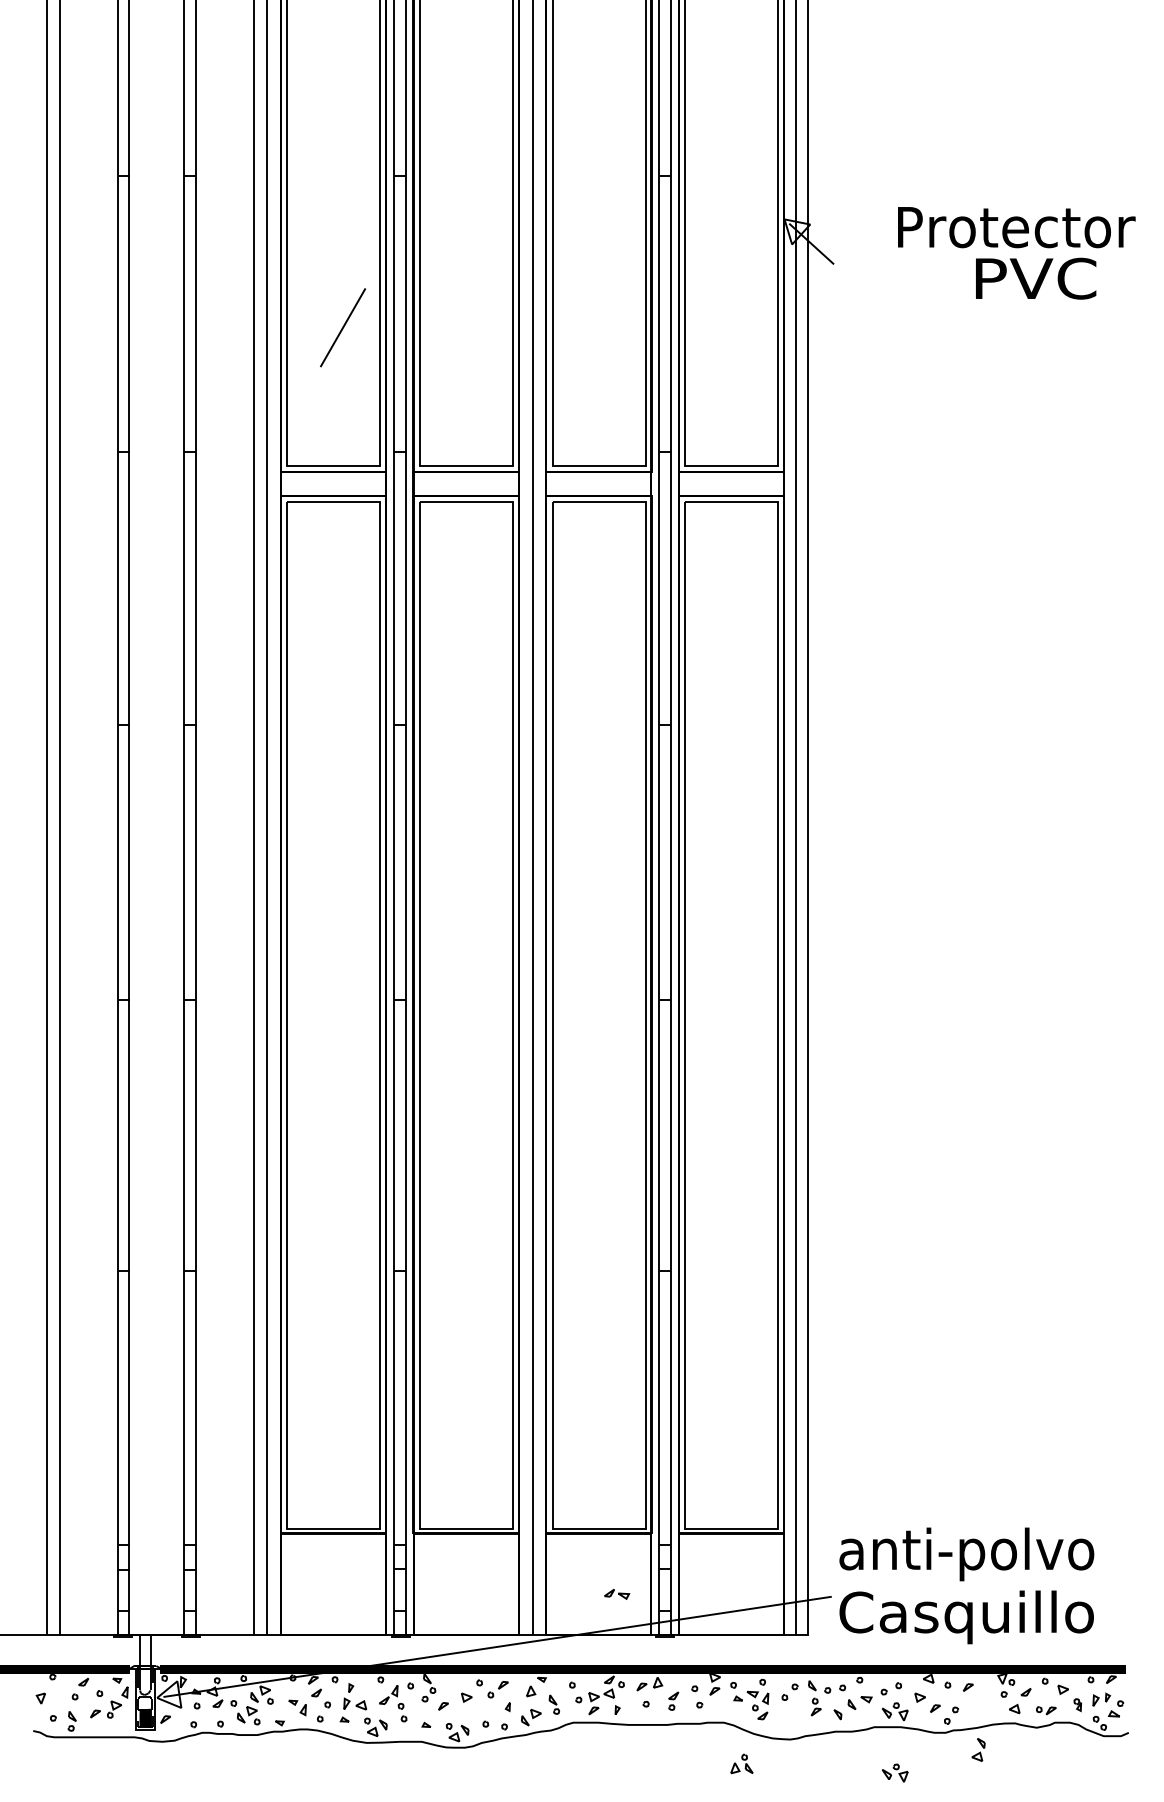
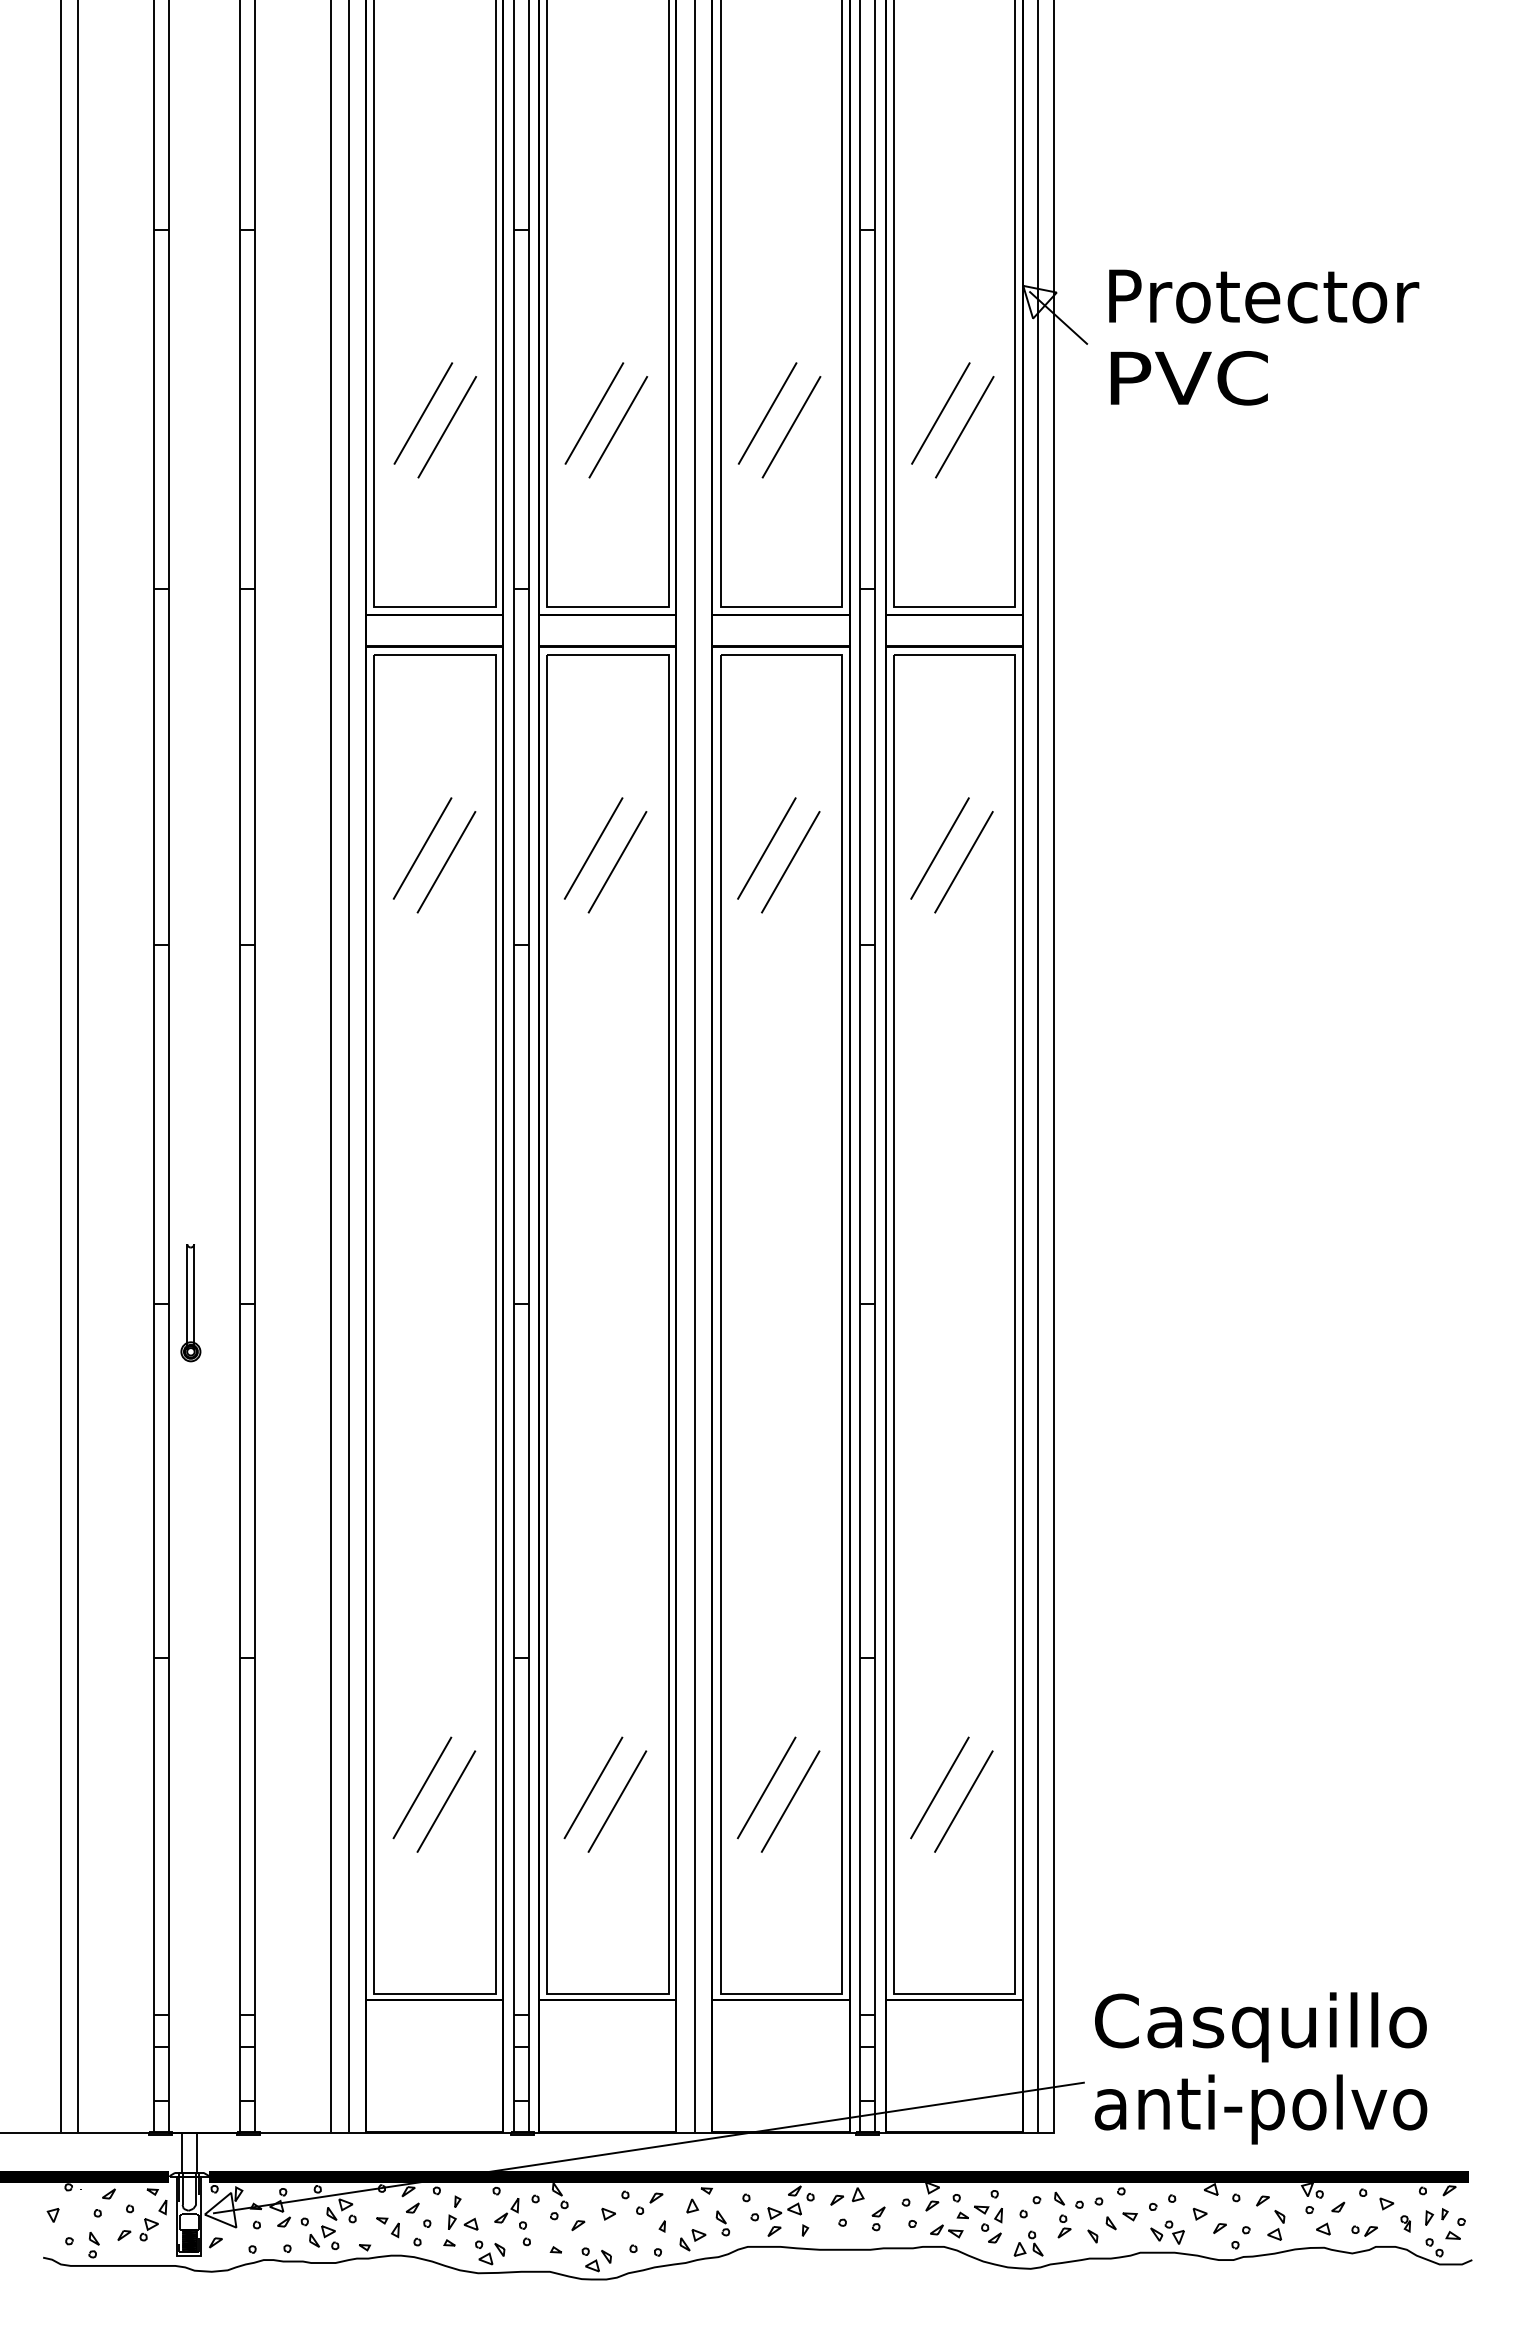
text: (1017, 227) -> (1264, 296), moved
text: (1035, 278) -> (1188, 378), moved
line: (324, 317) -> (423, 413), added
line: (455, 317) -> (594, 413), added
line: (588, 317) -> (767, 413), added
line: (721, 317) -> (940, 413), added
line: (474, 327) -> (618, 427), added
line: (606, 327) -> (791, 427), added
line: (739, 327) -> (964, 427), added
line: (324, 650) -> (422, 848), added
line: (455, 650) -> (593, 848), added
line: (587, 650) -> (766, 848), added
line: (720, 650) -> (939, 848), added
line: (342, 661) -> (446, 862), added
line: (473, 661) -> (617, 862), added
line: (606, 661) -> (790, 862), added
line: (738, 661) -> (963, 862), added
part: (146, 999) -> (190, 1303), added
line: (324, 1370) -> (422, 1787), added
line: (455, 1370) -> (593, 1787), added
line: (587, 1370) -> (766, 1787), added
line: (720, 1370) -> (939, 1787), added
line: (342, 1381) -> (446, 1801), added
line: (473, 1381) -> (617, 1801), added
line: (606, 1381) -> (790, 1801), added
line: (738, 1381) -> (963, 1801), added
text: (966, 1554) -> (1260, 2027), anti-polvo -> Casquillo
part: (616, 1594) -> (946, 2231), moved
text: (966, 1617) -> (1260, 2109), Casquillo -> anti-polvo
part: (978, 1750) -> (1276, 2225), moved
part: (741, 1763) -> (1028, 2243), moved
part: (895, 1773) -> (1167, 2312), removed

